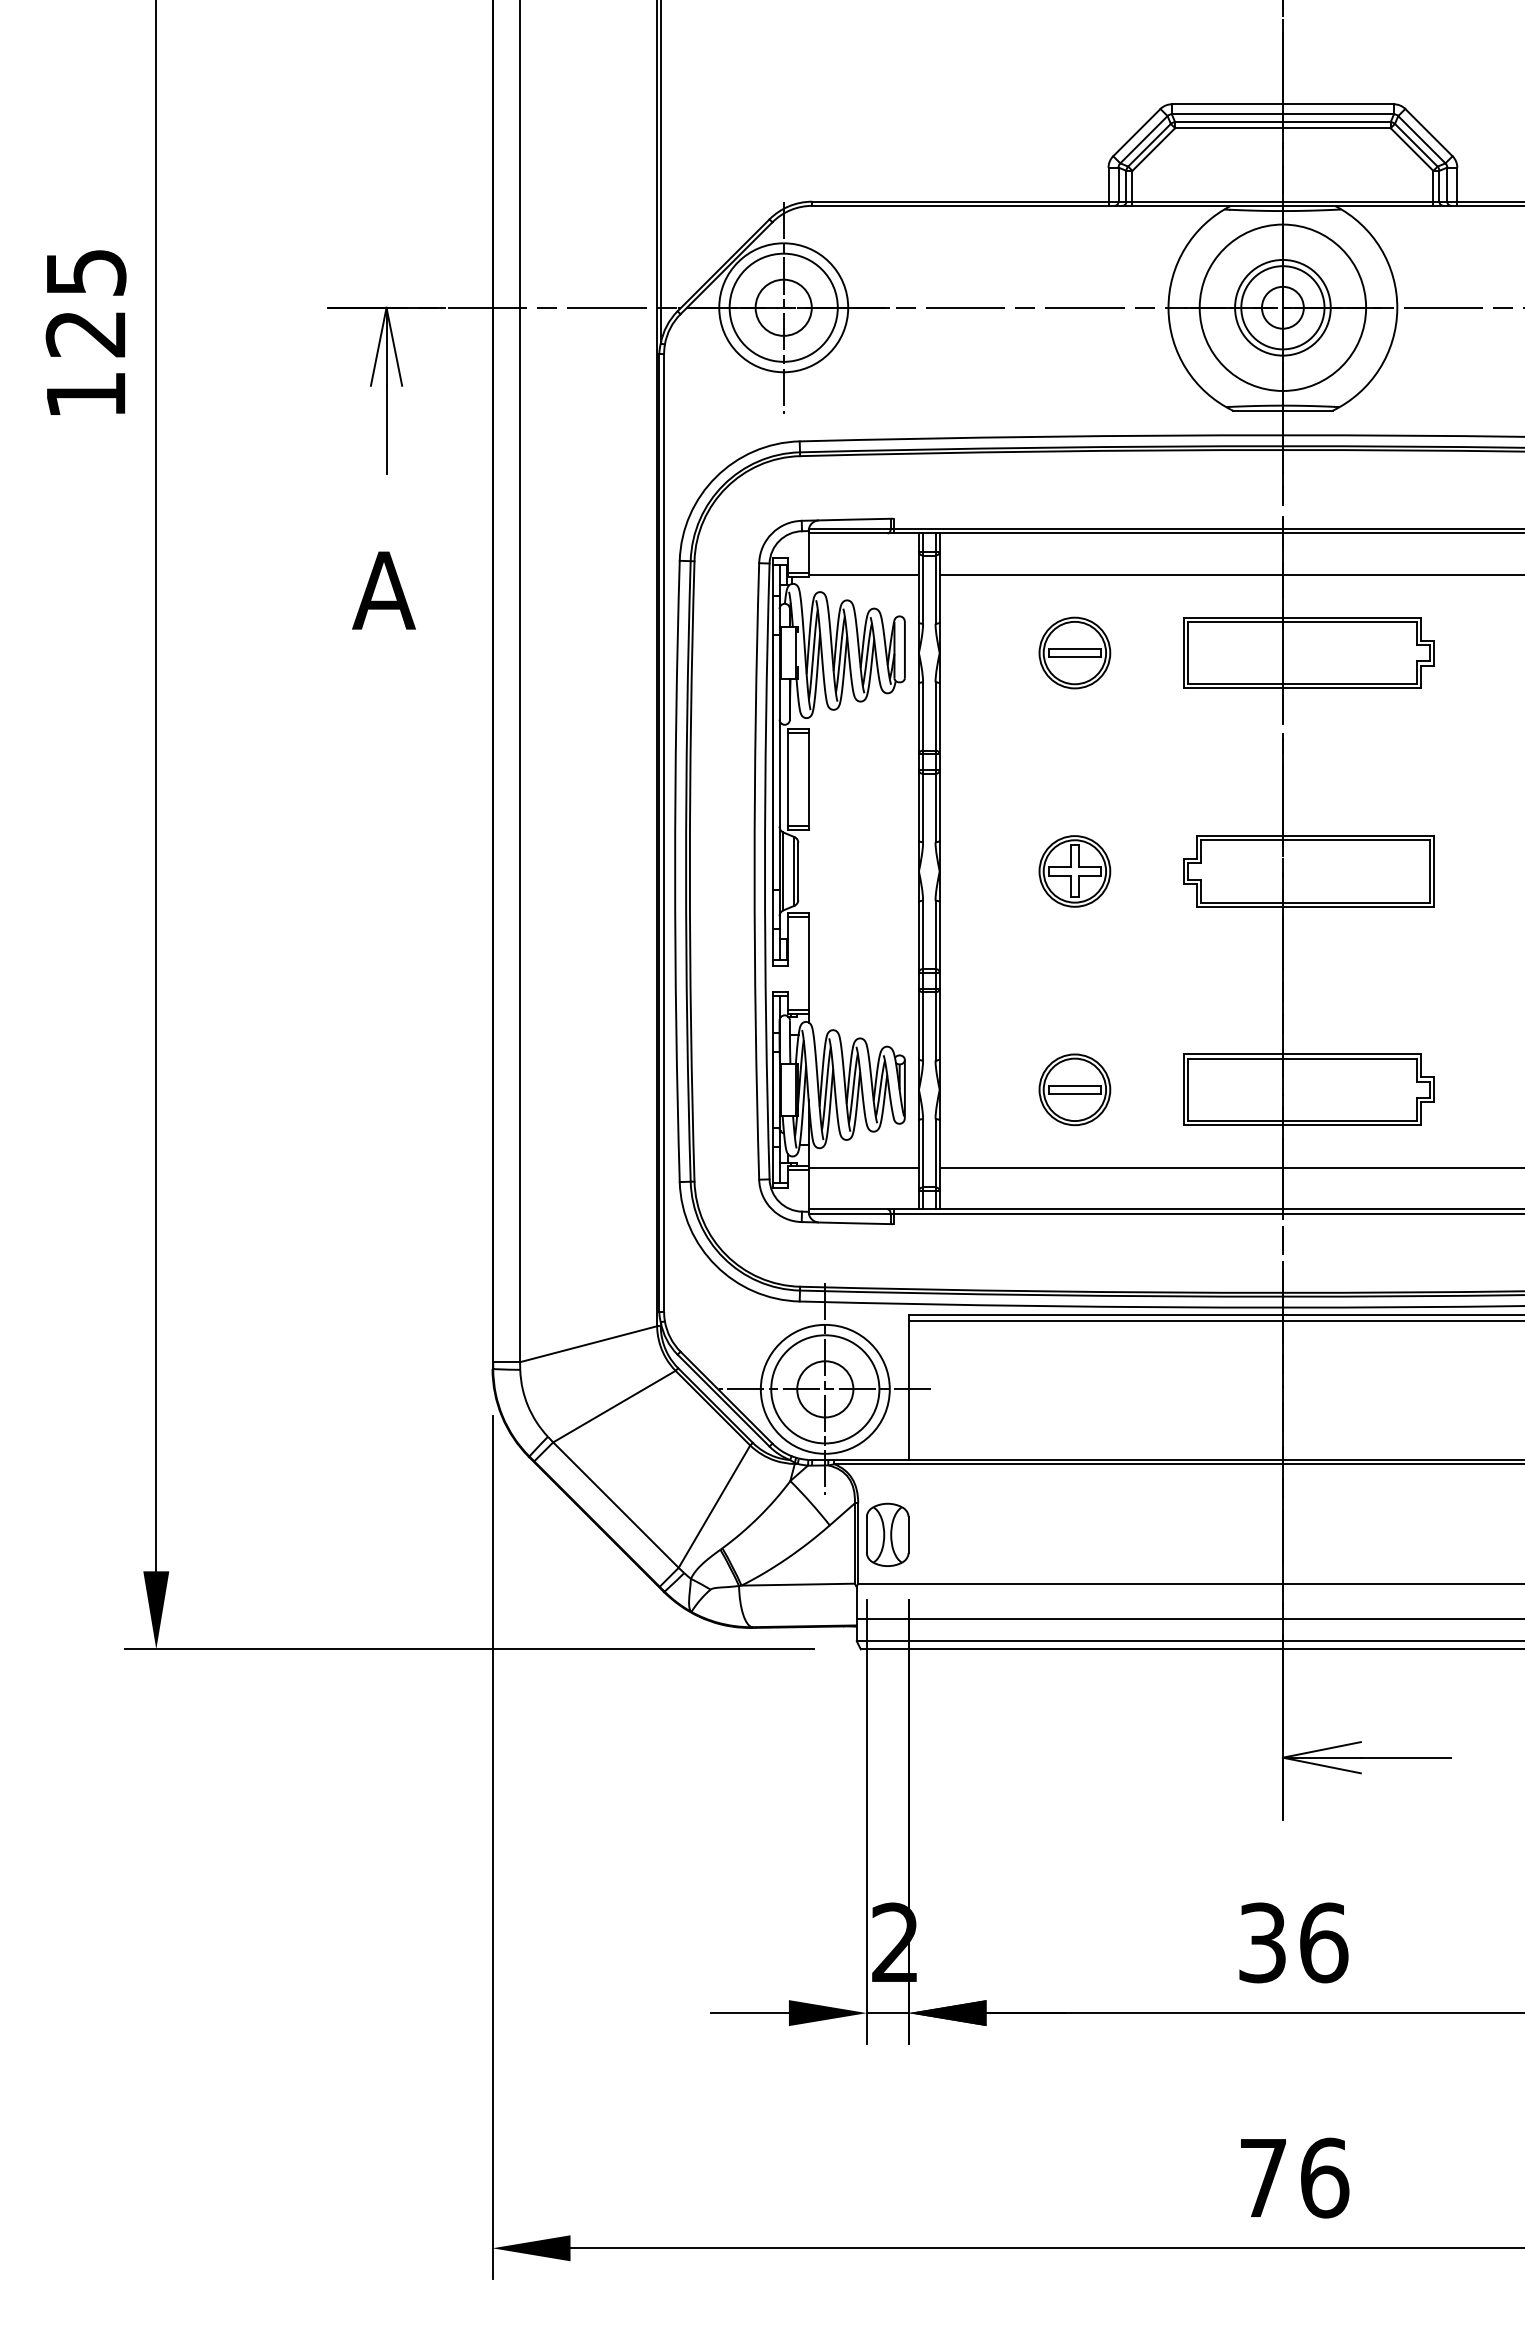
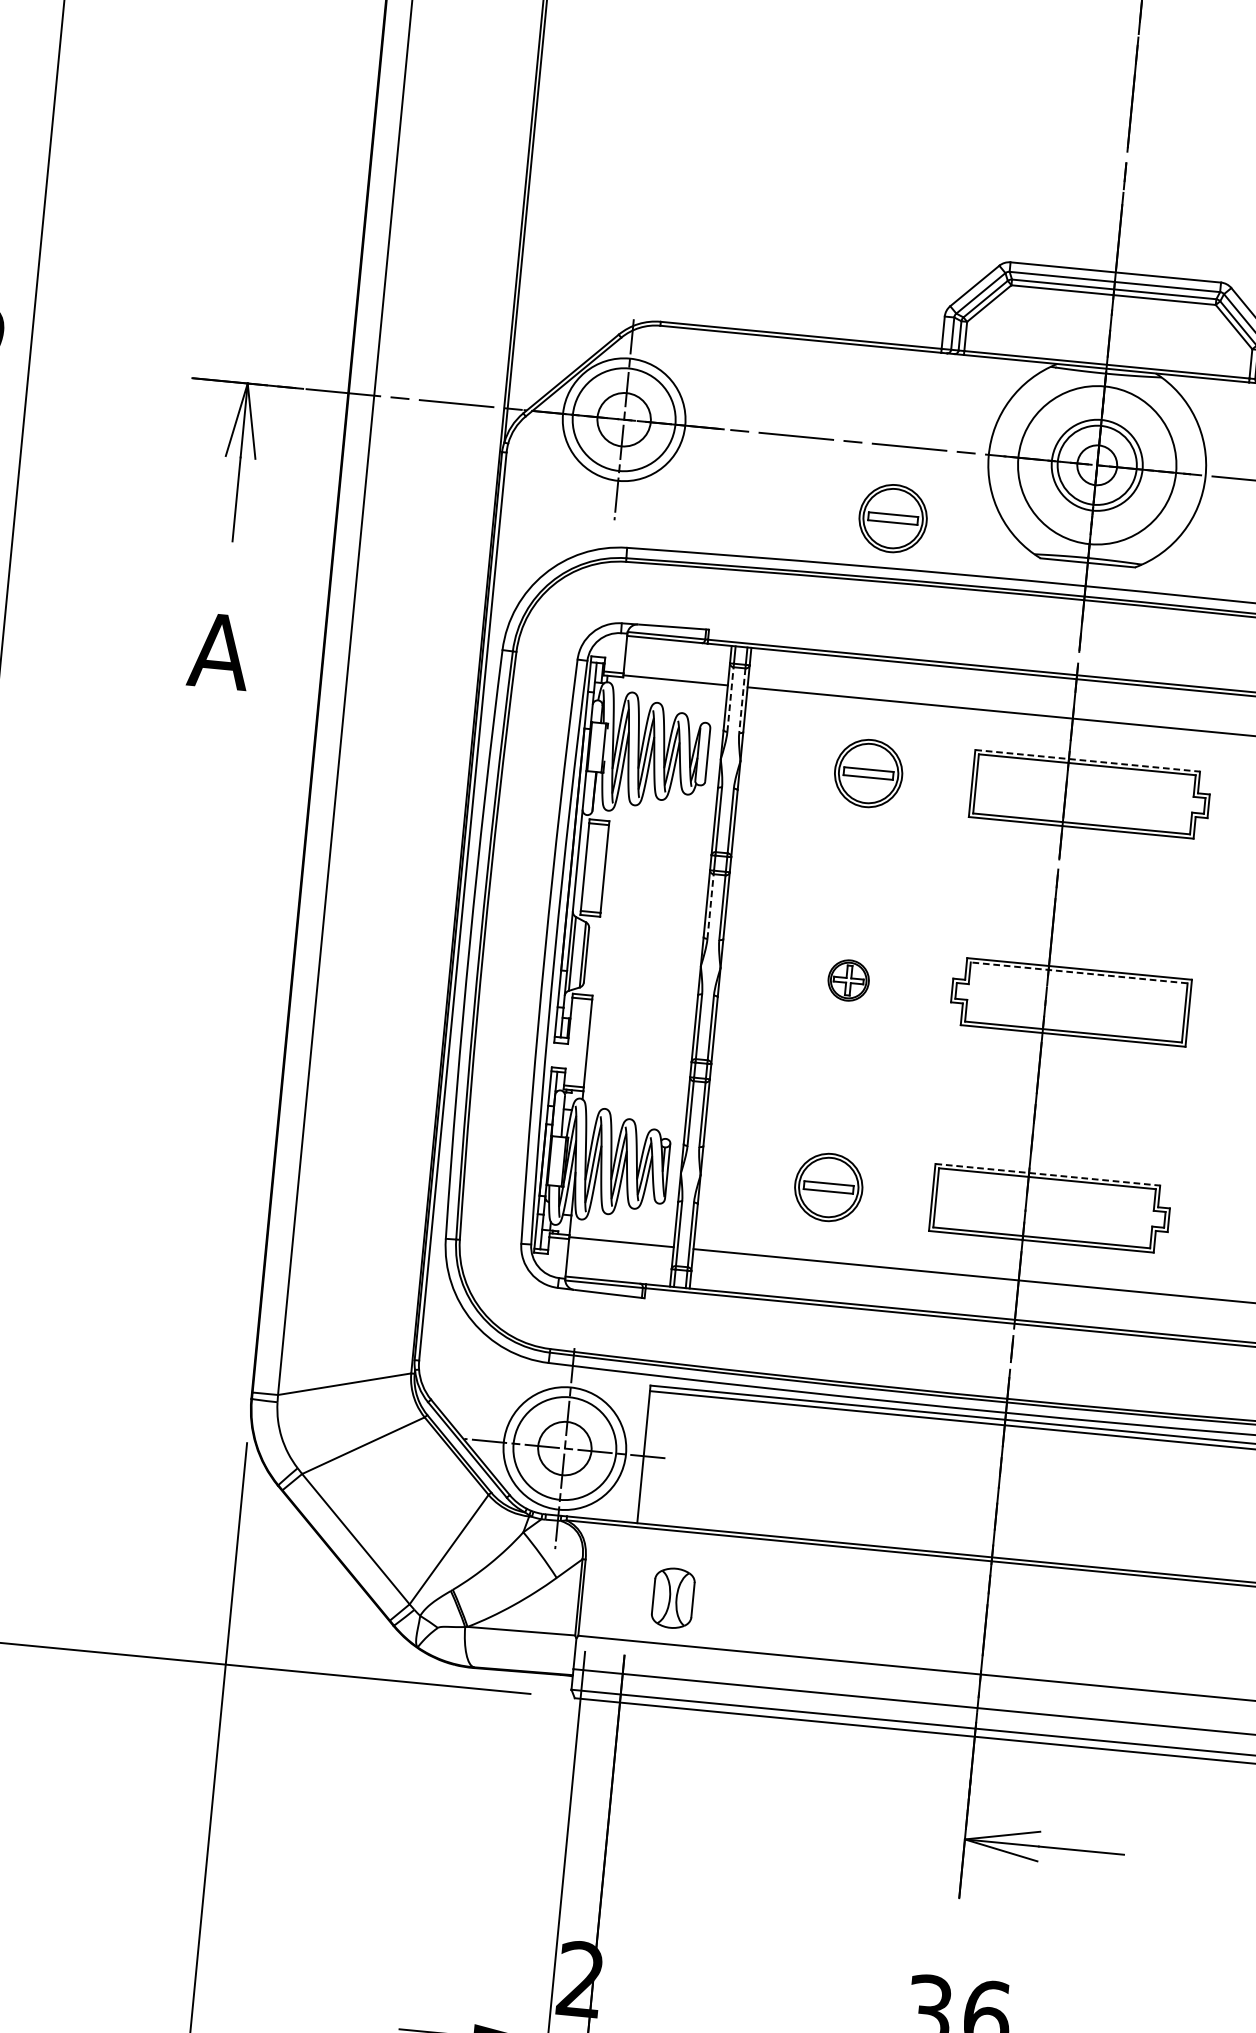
part: (1074, 383) -> (892, 518), added
line: (923, 589) -> (730, 699), solid -> dashed
line: (935, 590) -> (742, 701), solid -> dashed
line: (1302, 617) -> (1087, 760), solid -> dashed
line: (923, 807) -> (711, 906), solid -> dashed
line: (1314, 840) -> (1078, 973), solid -> dashed
part: (1074, 871) -> (848, 980), size x0.6
line: (1302, 1054) -> (1047, 1174), solid -> dashed
part: (887, 1534) -> (673, 1597), moved

